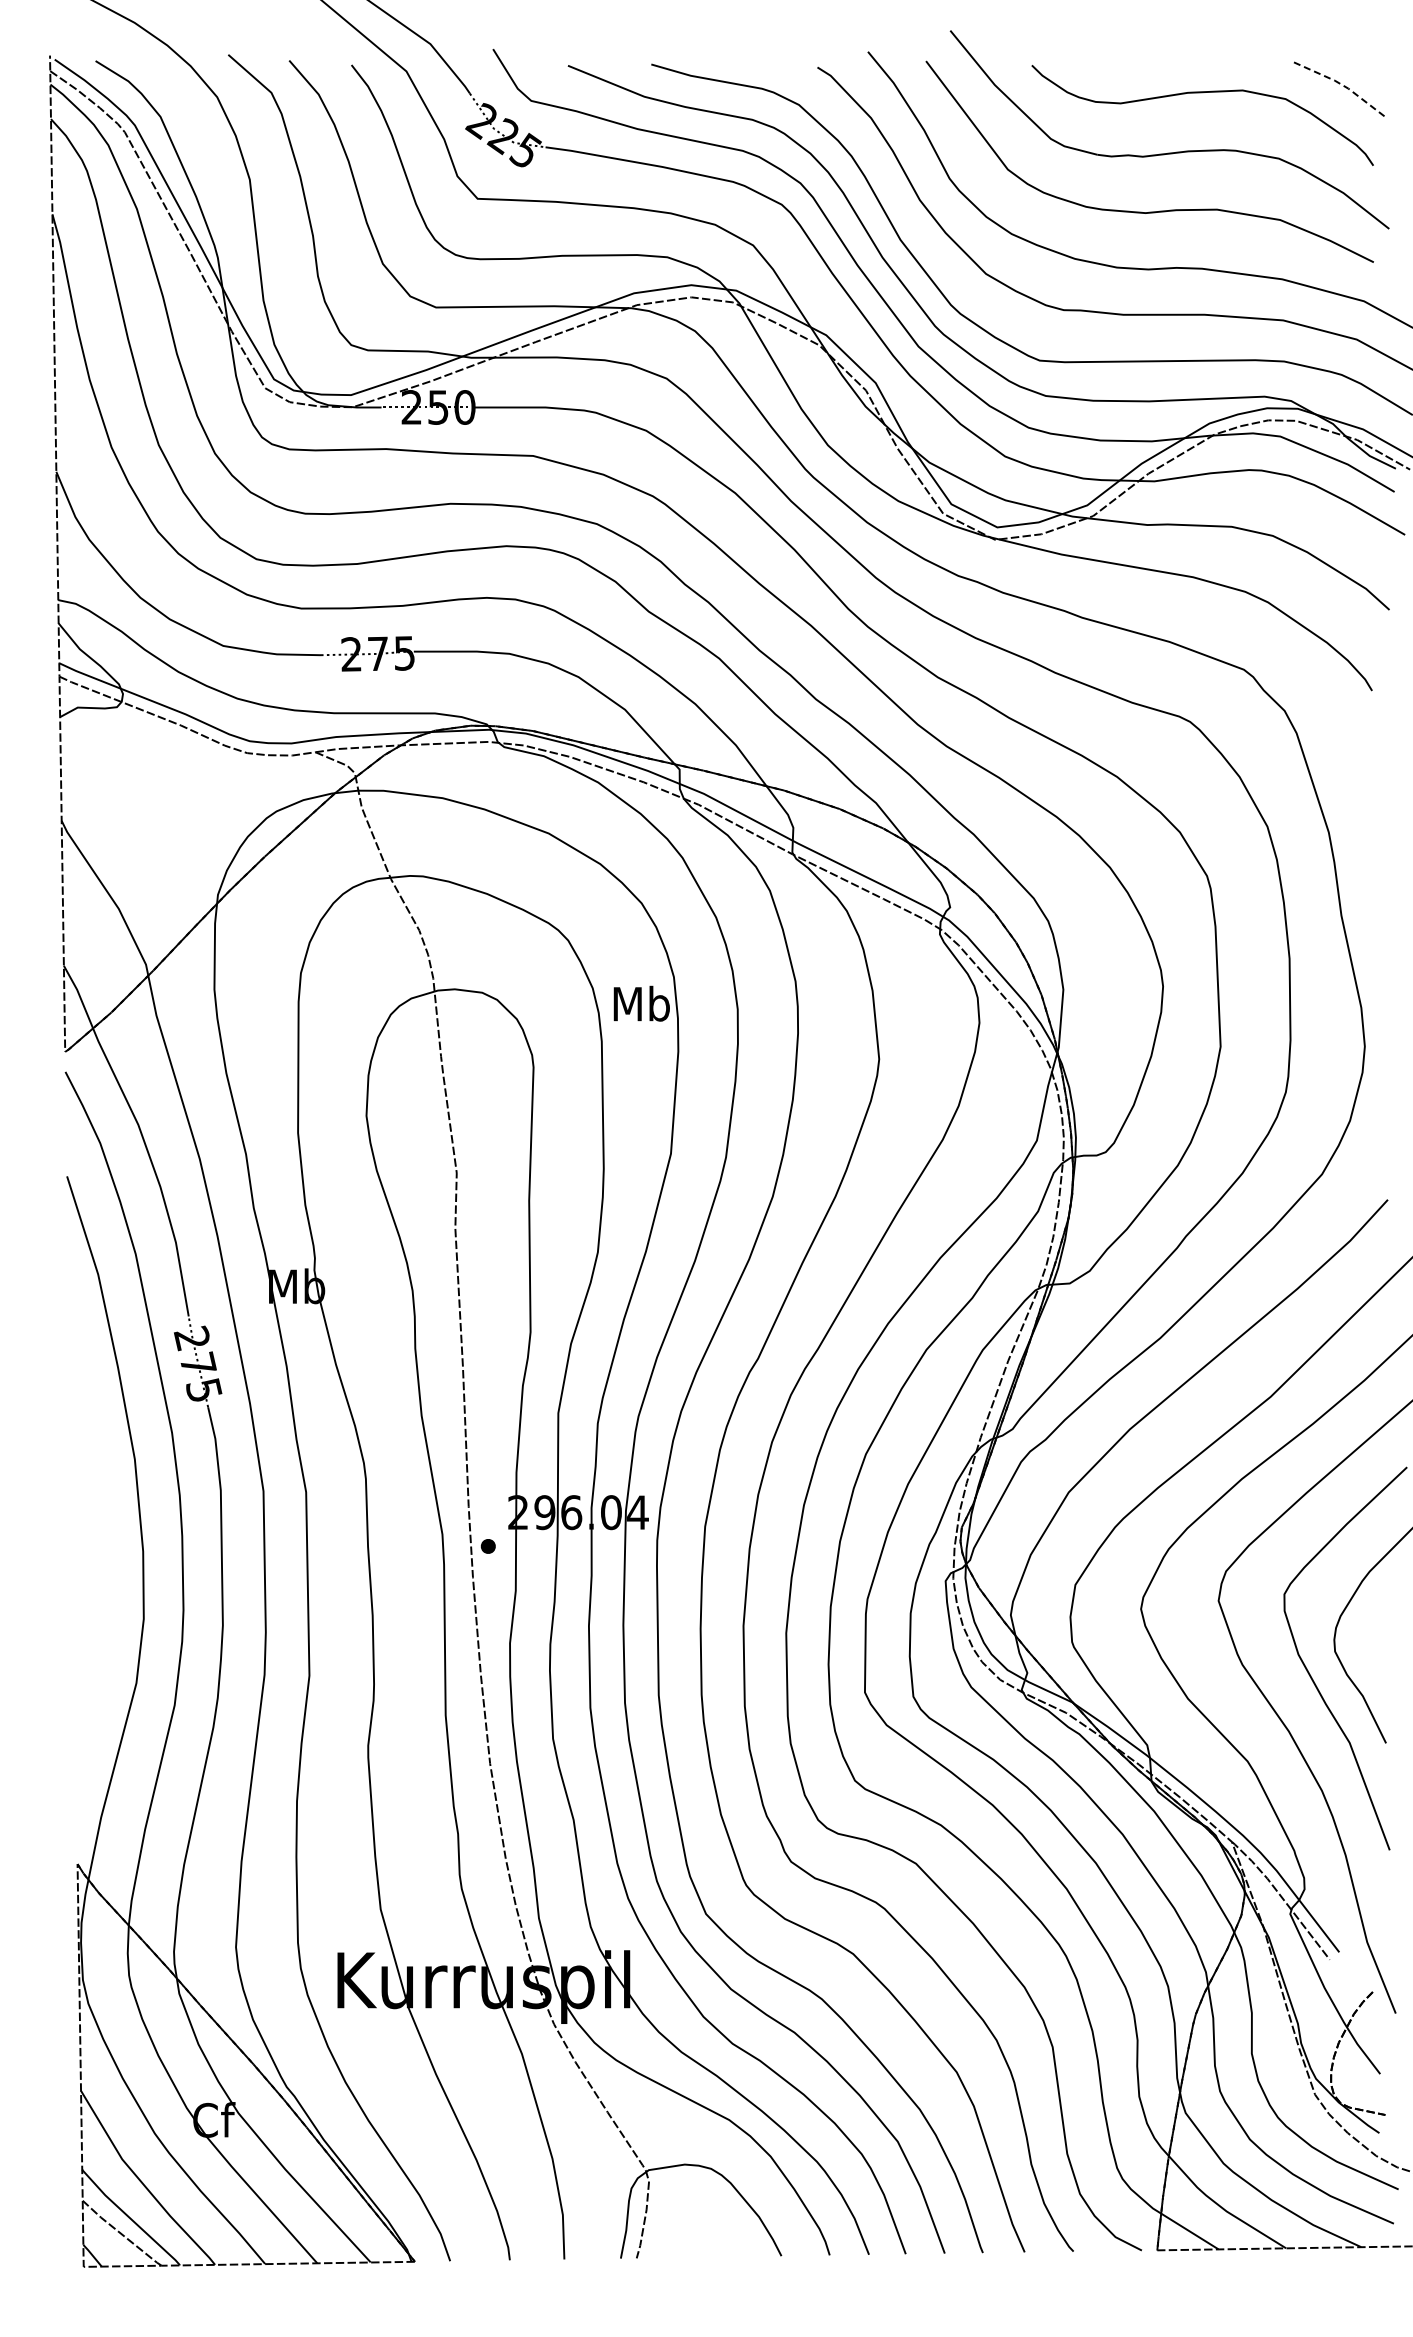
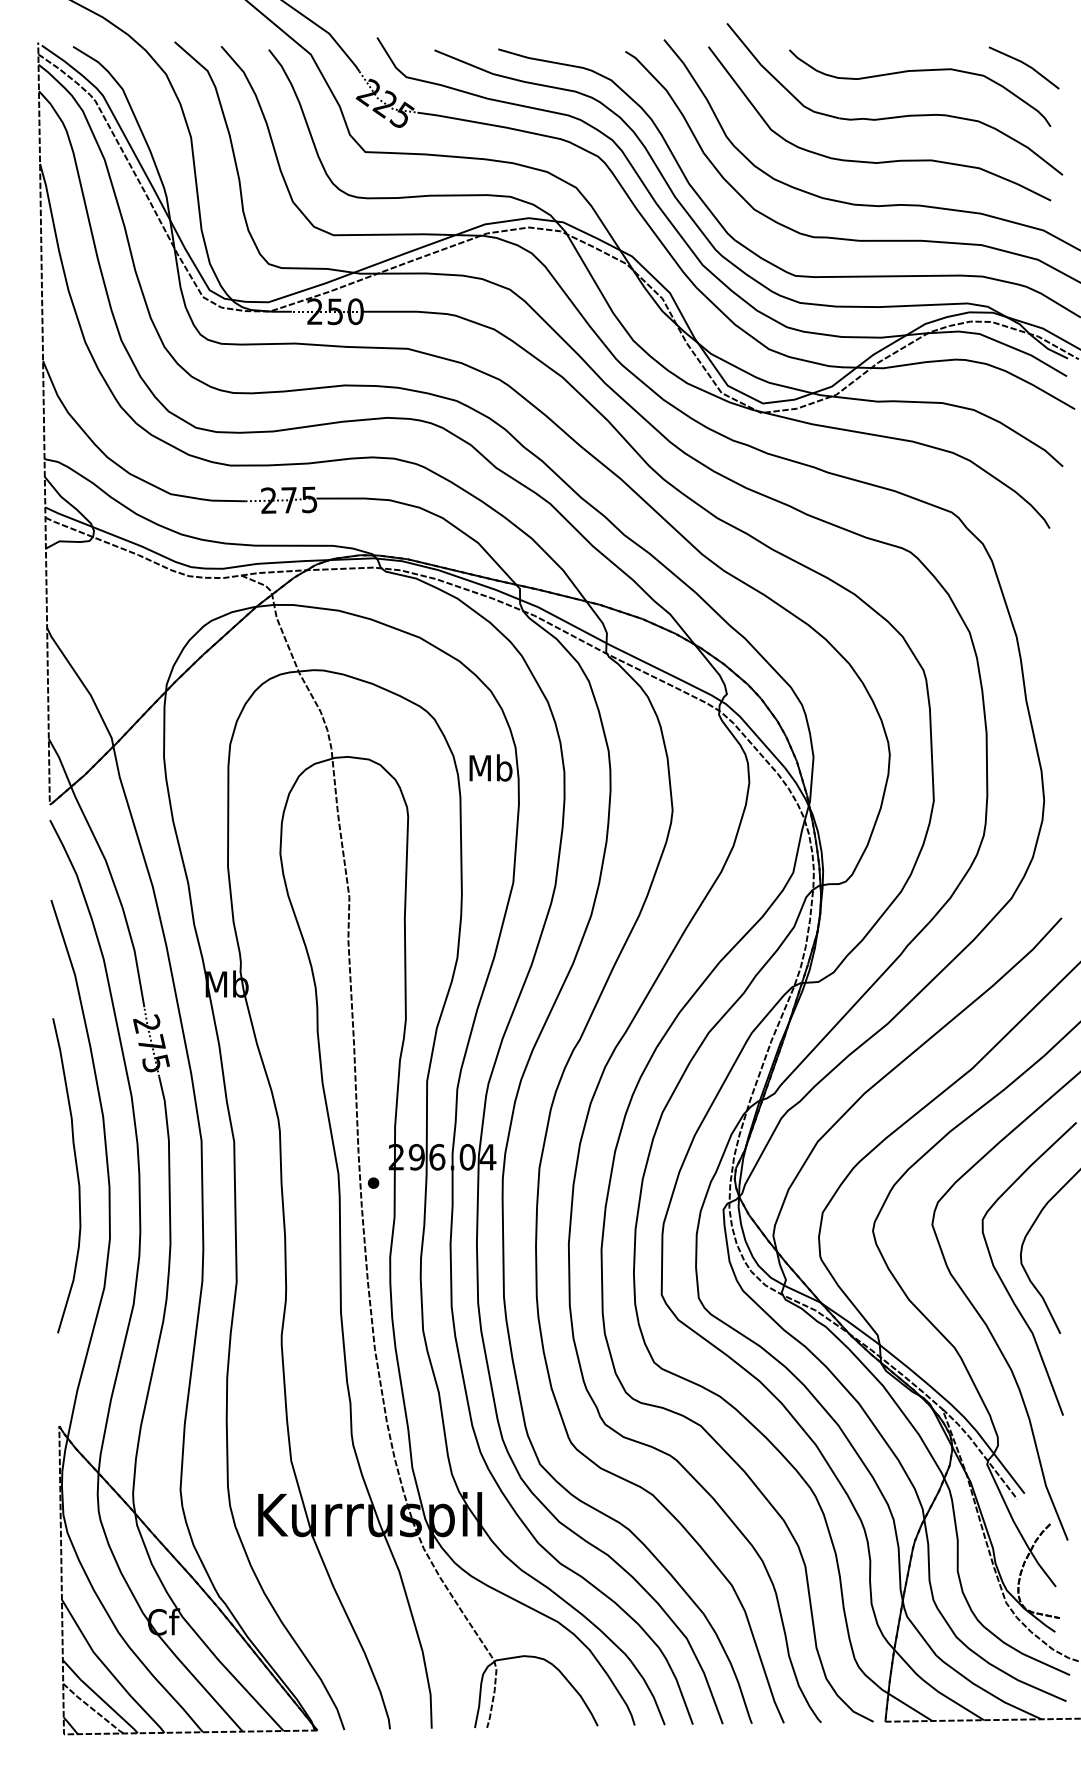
line: (1340, 84) -> (1025, 64), dashed -> solid
curve: (100, 1535) -> (76, 1174), added

